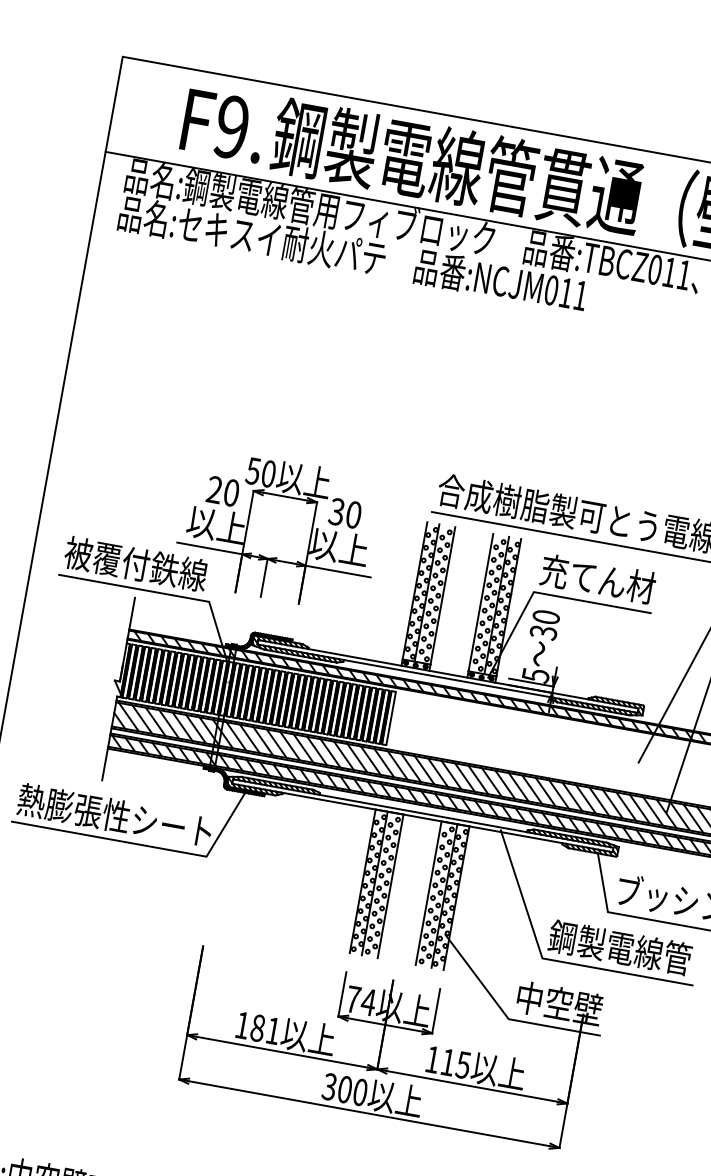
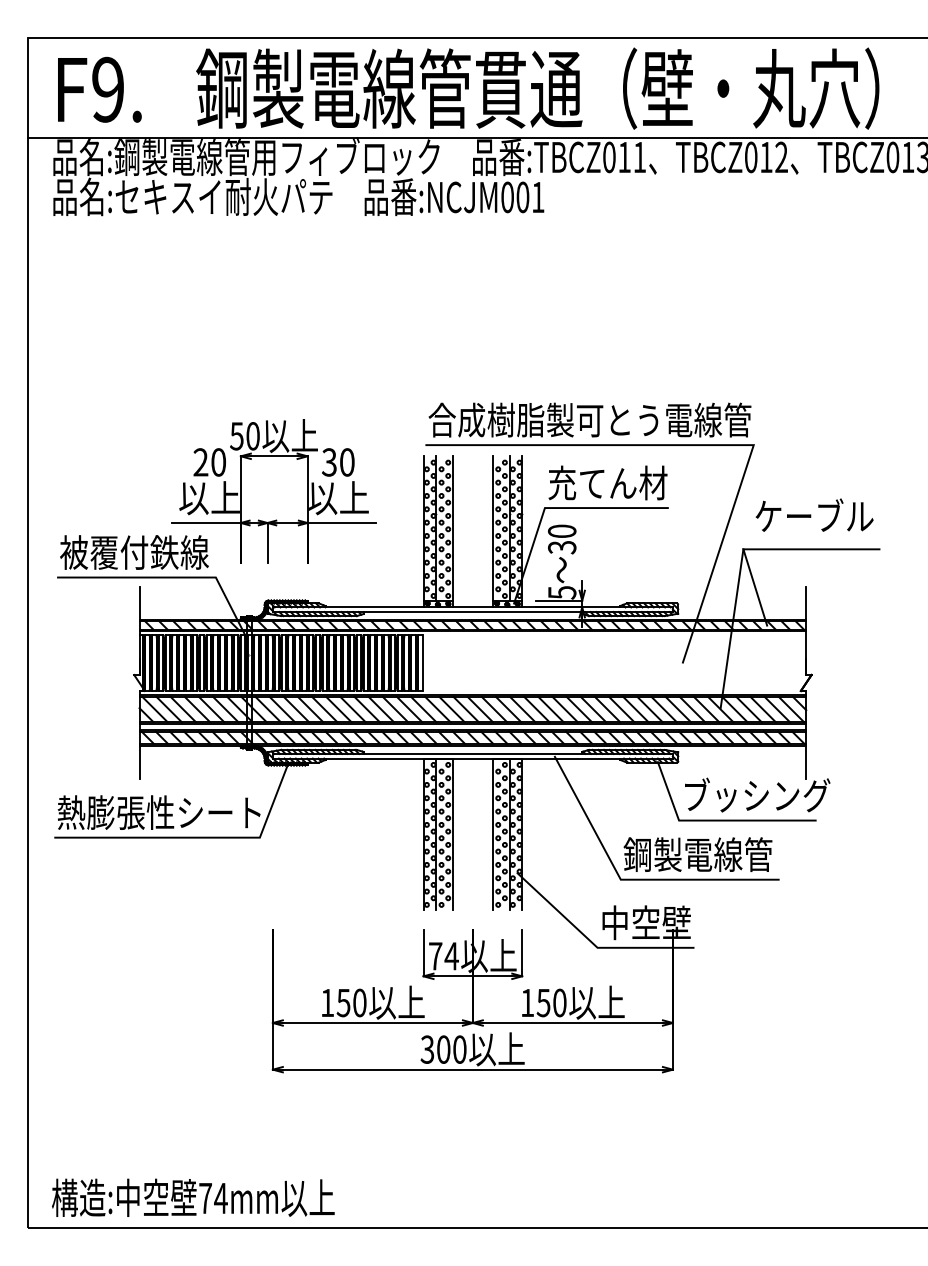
text: (223, 125) -> (99, 89), moved
text: (565, 293) -> (522, 197), :NCJM011 -> :NCJM001
text: (265, 1029) -> (351, 1002), 181 -> 150
text: (455, 1063) -> (551, 1002), 115 -> 150

